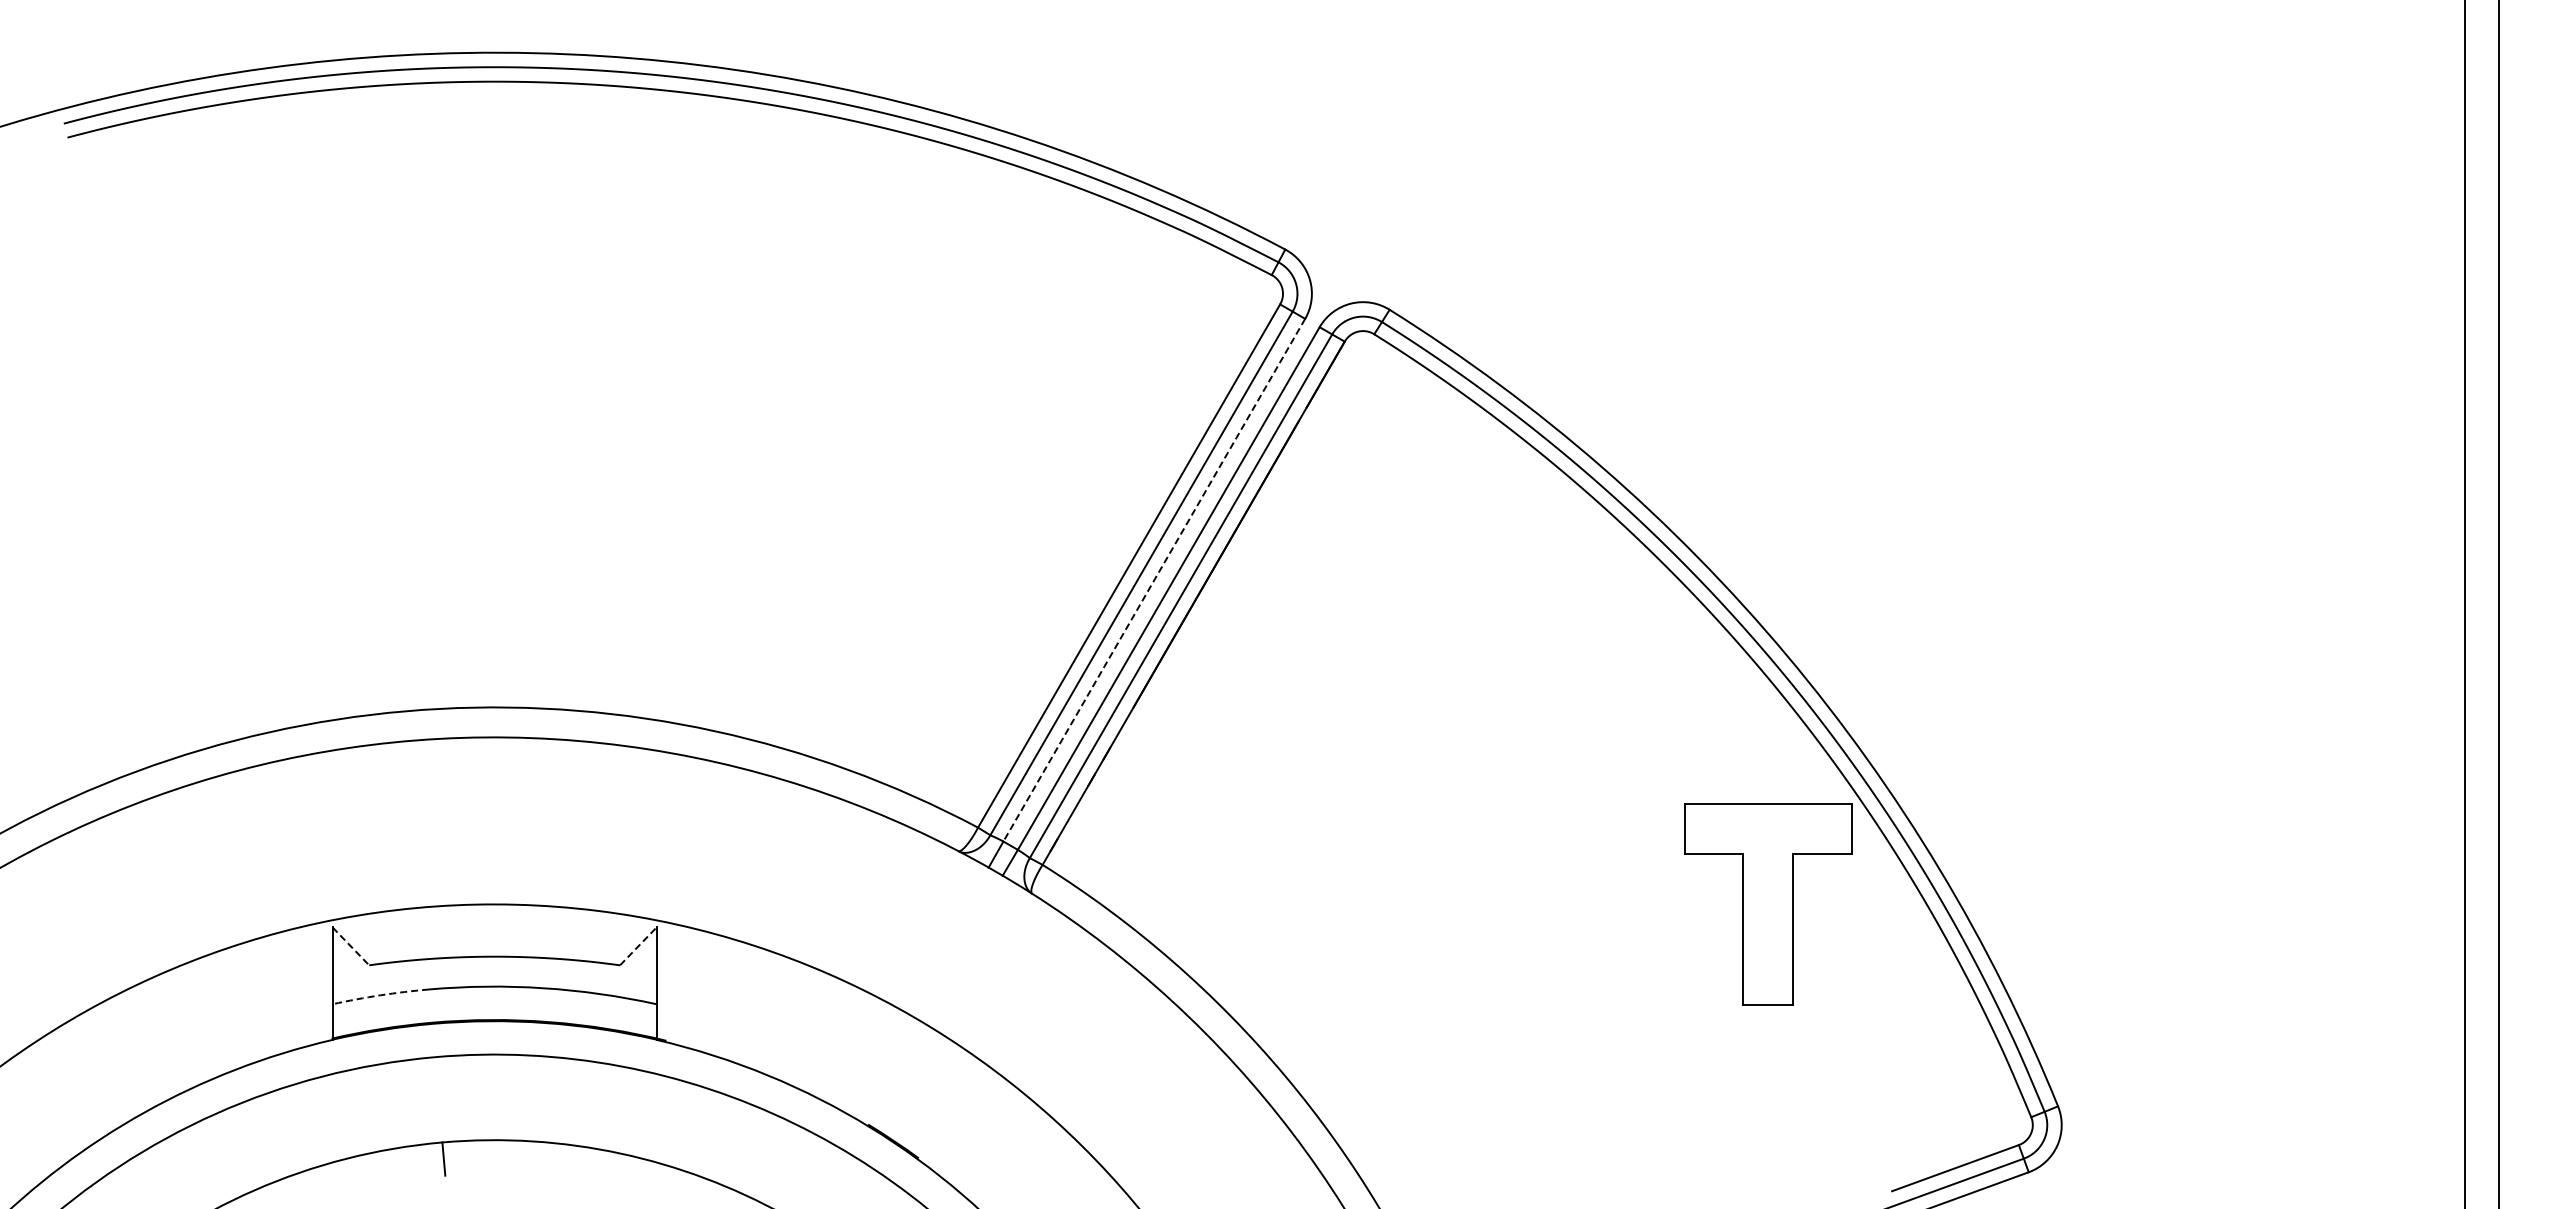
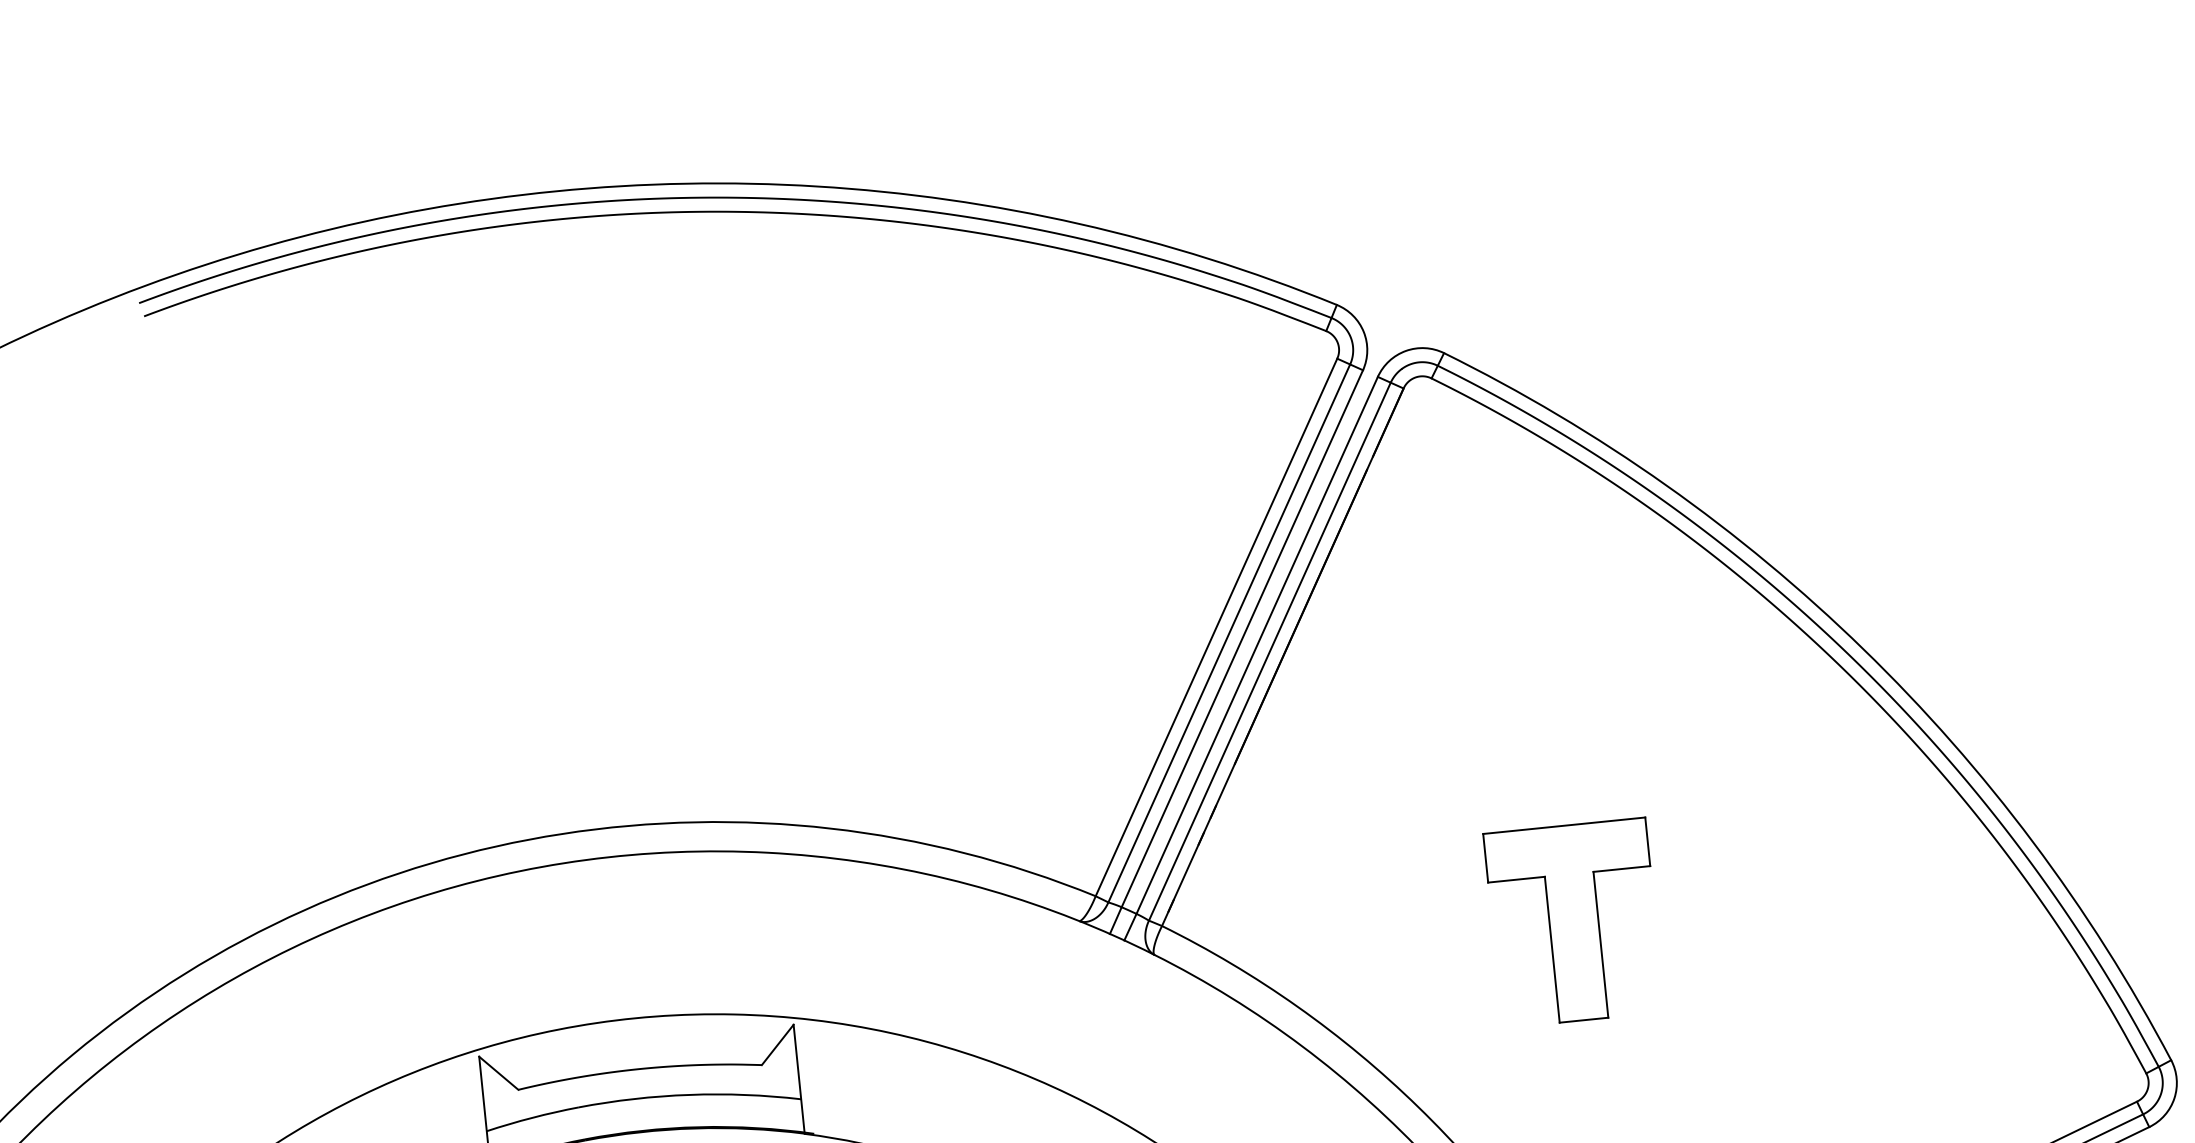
line: (1154, 580) -> (1242, 639), dashed -> solid
part: (1768, 904) -> (1574, 922), moved
line: (351, 946) -> (499, 1073), dashed -> solid
line: (638, 946) -> (777, 1045), dashed -> solid
arc: (380, 995) -> (532, 1118), dashed -> solid

